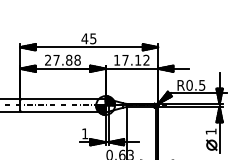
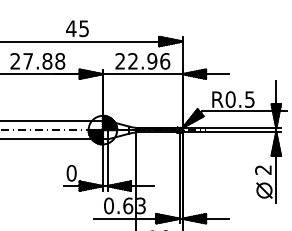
text: (131, 59) -> (142, 60), 17.12 -> 22.96
text: (210, 131) -> (262, 169), 1 -> 2
text: (84, 133) -> (70, 172), 1 -> 0

